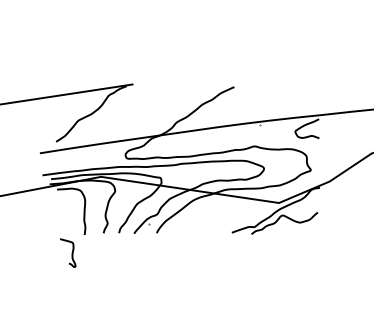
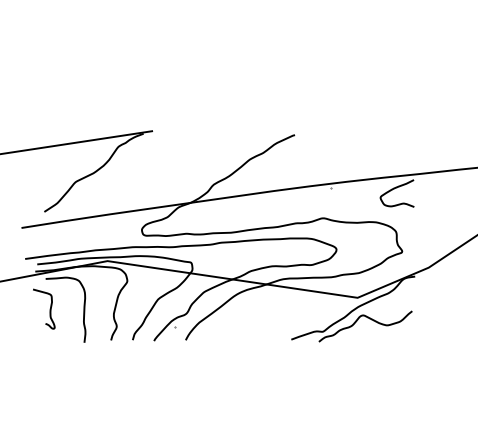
curve: (71, 252) -> (49, 308), moved

